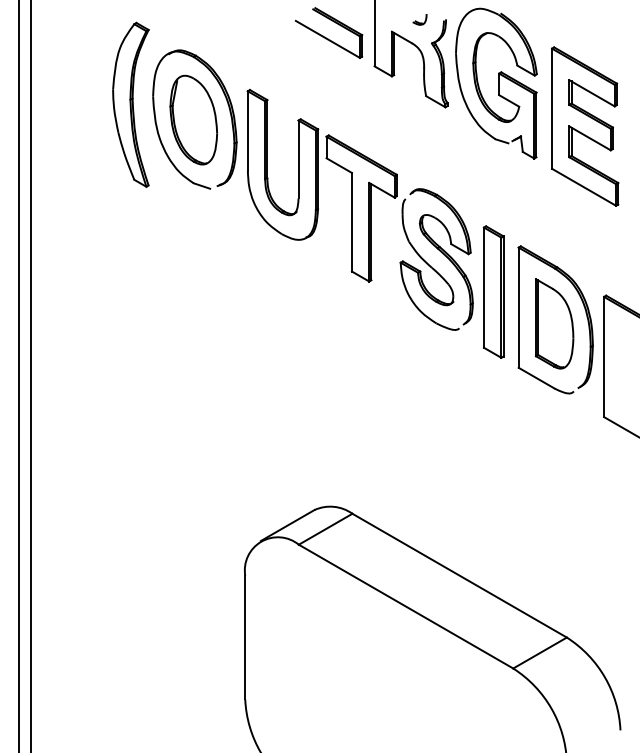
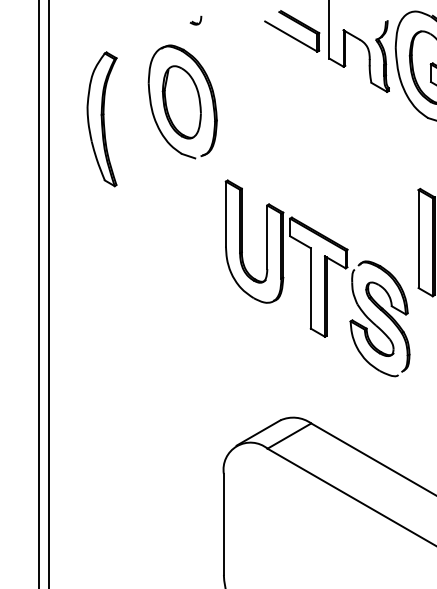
part: (419, 19) -> (195, 20), moved
part: (130, 104) -> (101, 119), moved
part: (359, 209) -> (317, 278), moved

